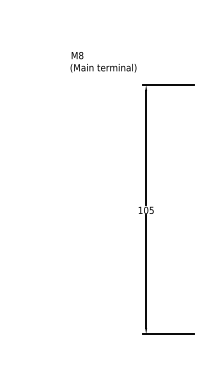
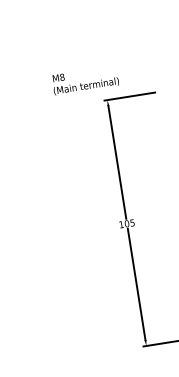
text: (103, 62) -> (85, 80), moved

